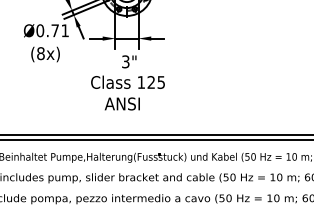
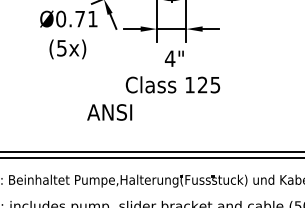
text: (40, 53) -> (61, 48), (8x) -> (5x)
text: (125, 61) -> (169, 58), 3" -> 4"
text: (122, 103) -> (109, 111), moved

